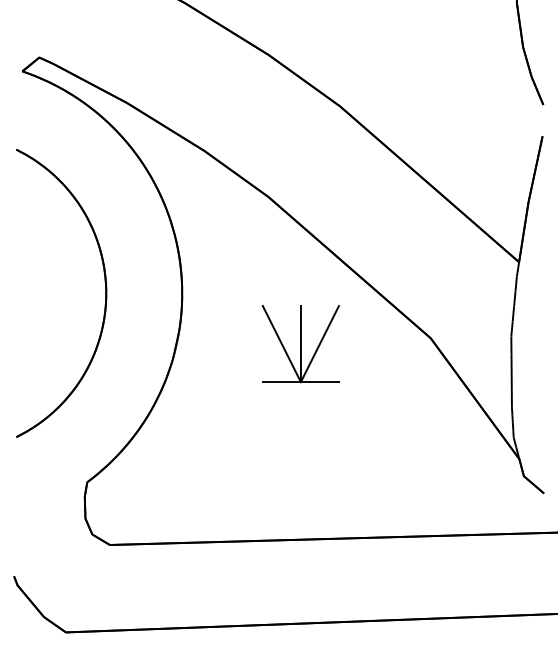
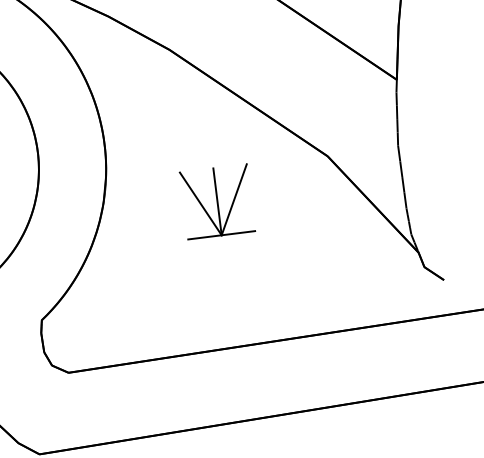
part: (300, 343) -> (217, 201), moved

